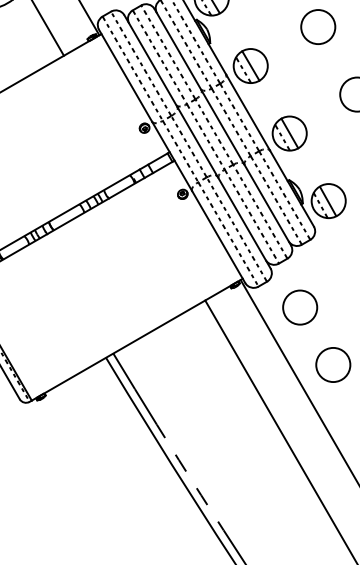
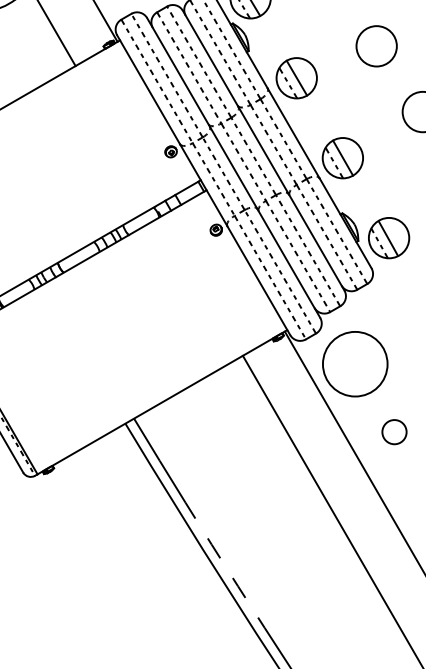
circle: (318, 26) -> (376, 45), moved
circle: (300, 307) -> (355, 364), size x1.6
circle: (333, 364) -> (394, 431), size x0.6

